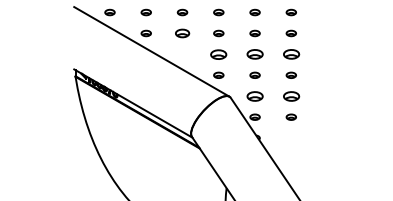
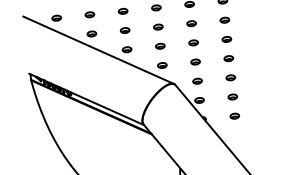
part: (182, 33) -> (125, 30), size x0.71
part: (218, 53) -> (159, 45), size x0.62
part: (182, 54) -> (127, 49), added
part: (254, 54) -> (193, 43), size x0.62
part: (290, 54) -> (226, 39), size x0.62
part: (254, 95) -> (196, 80), size x0.62
part: (290, 95) -> (229, 77), size x0.62
part: (290, 137) -> (233, 115), added

